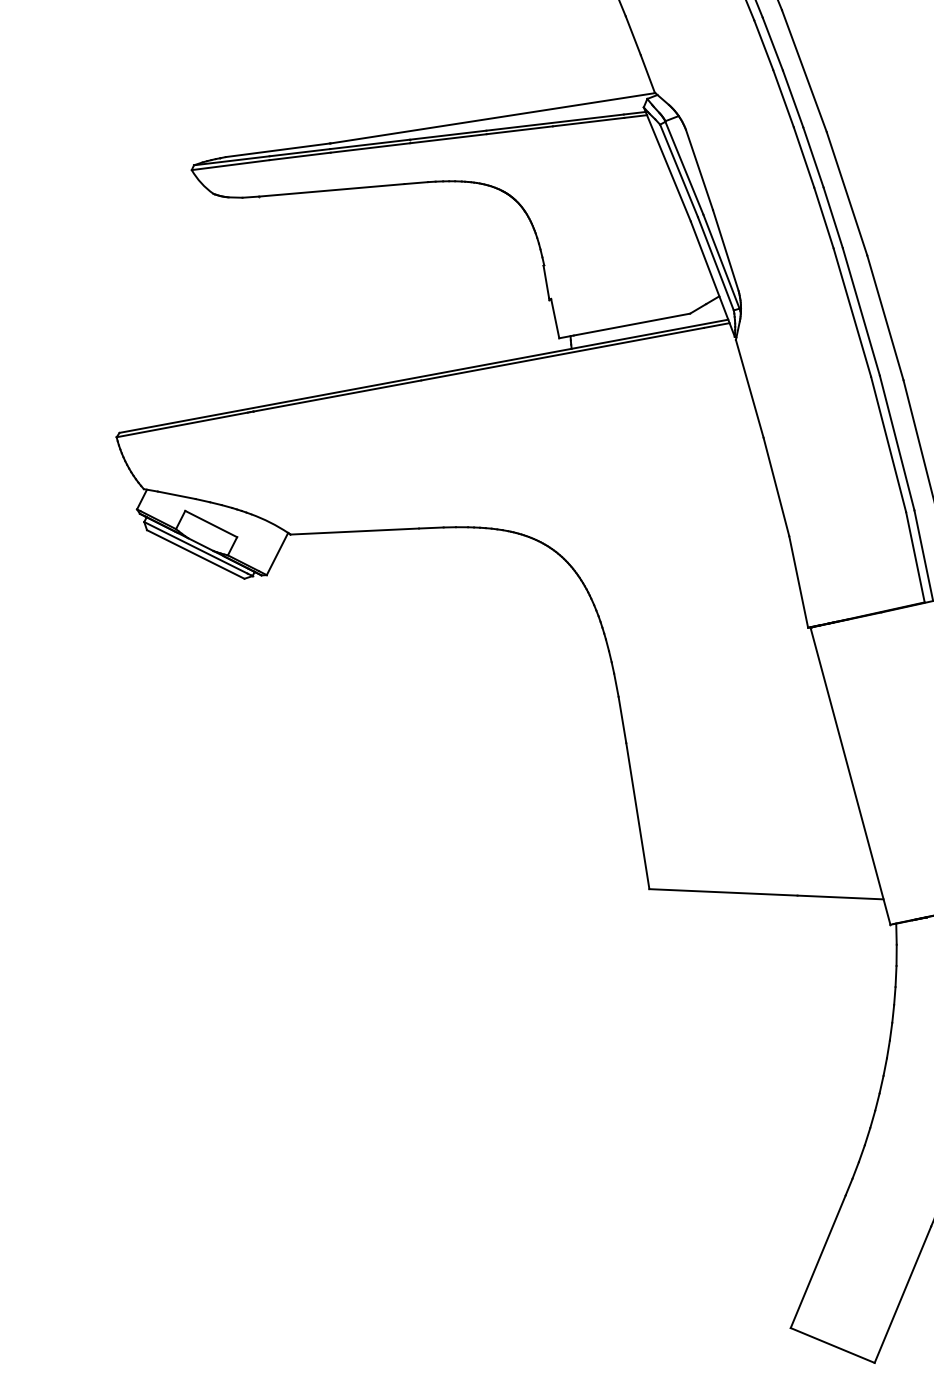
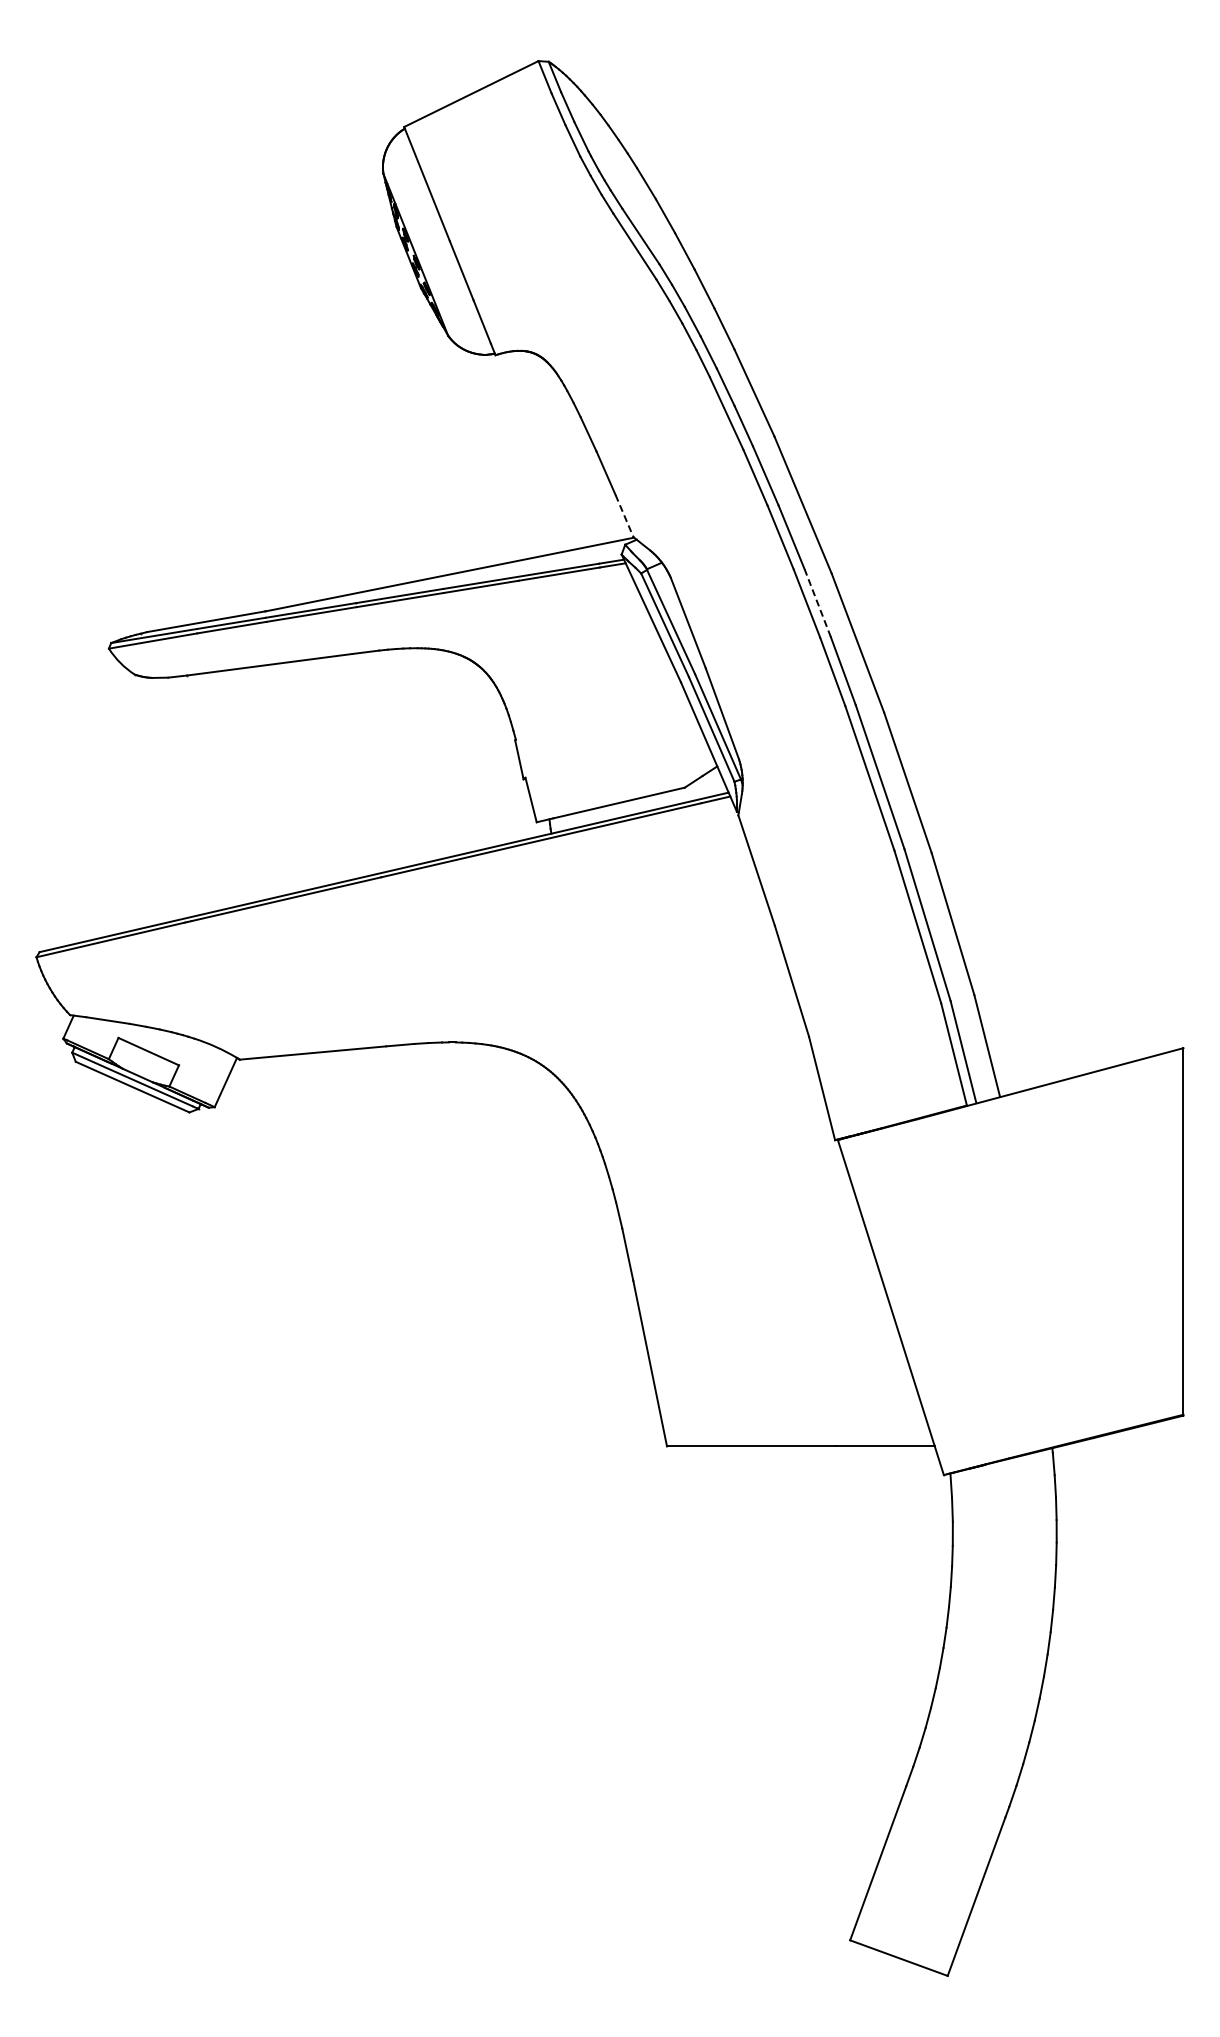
line: (647, 74) -> (624, 516), solid -> dashed
line: (813, 156) -> (817, 602), solid -> dashed

